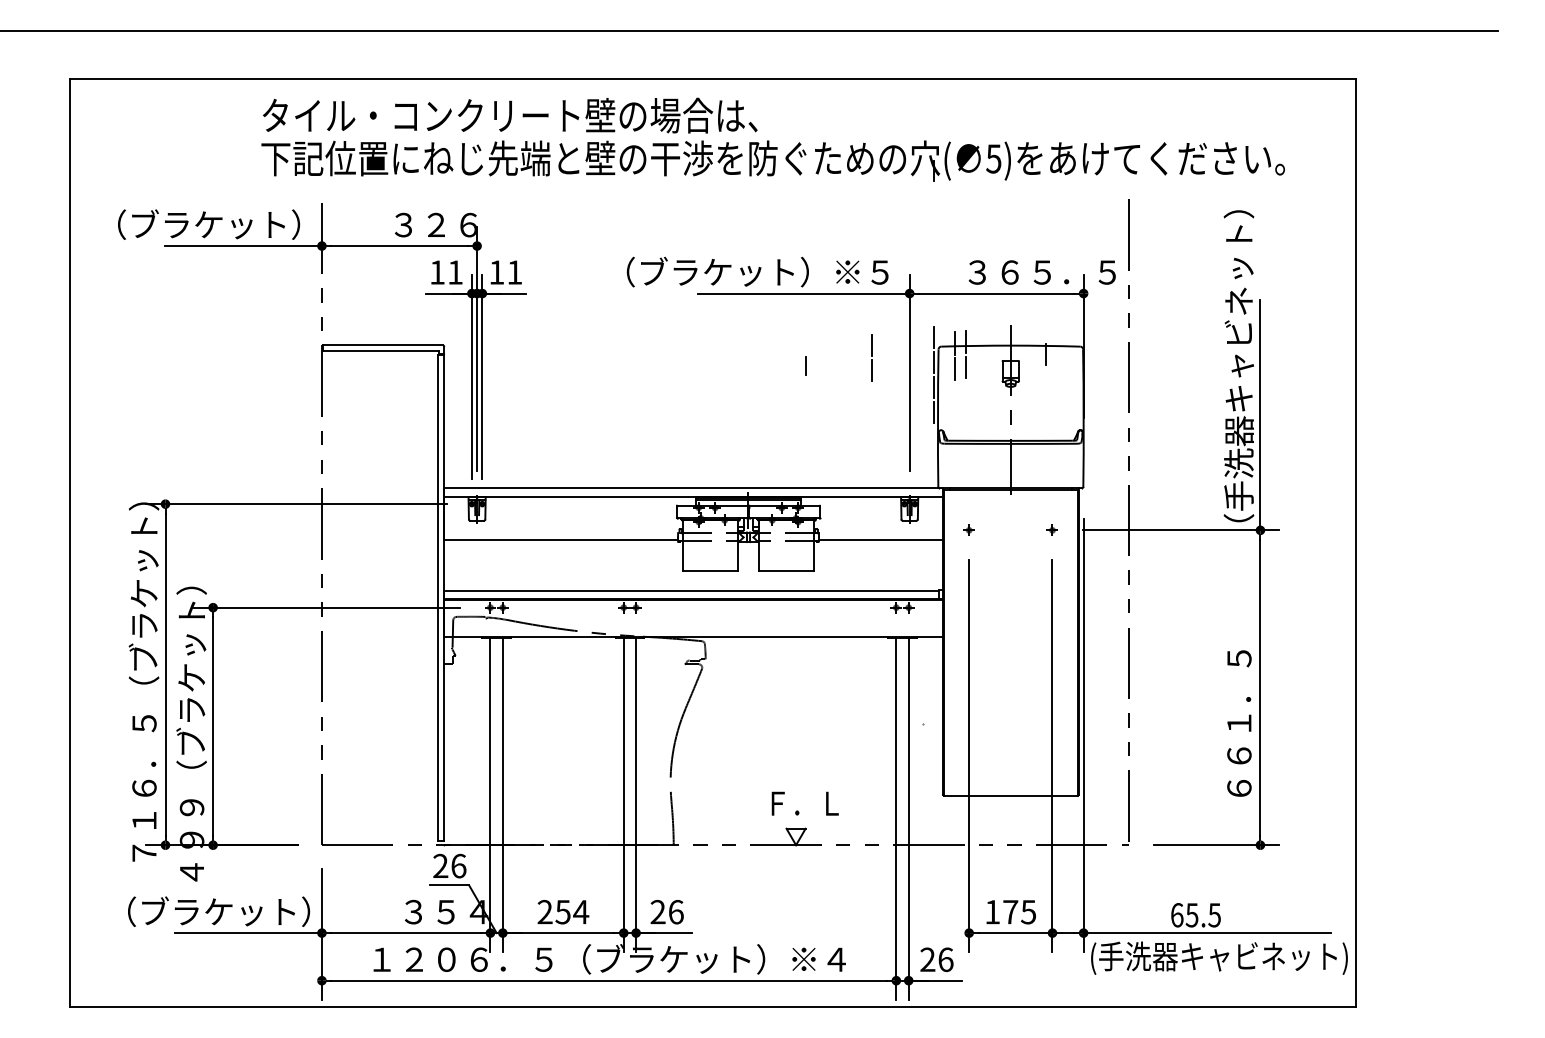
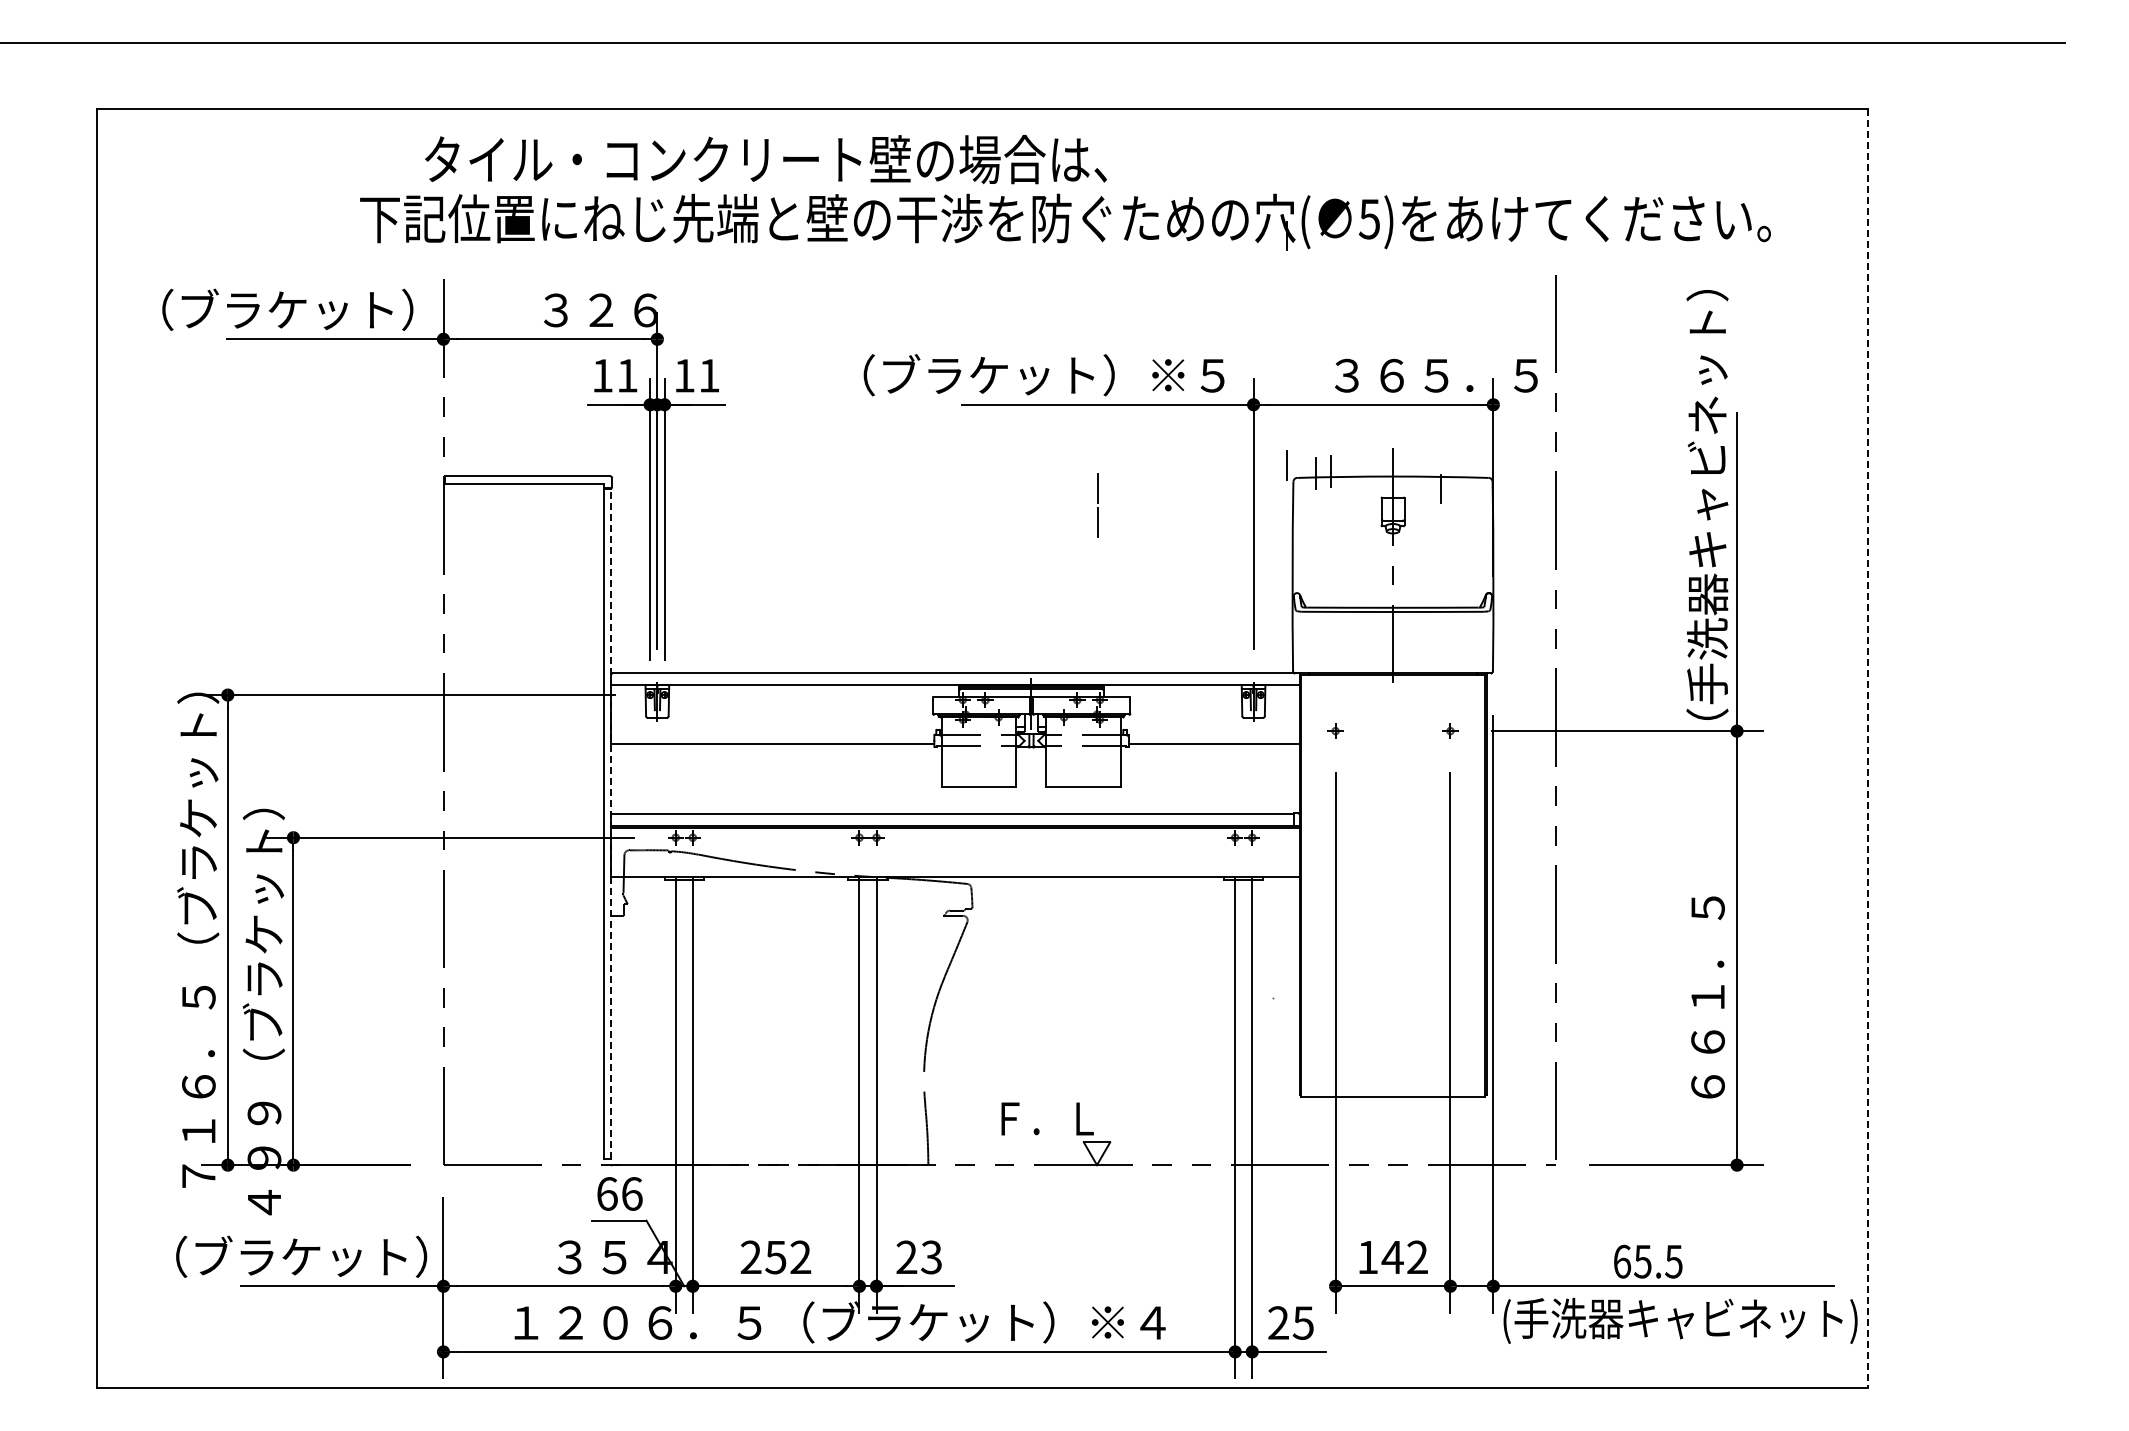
text: (509, 115) -> (765, 159), moved
line: (871, 356) -> (1097, 503), moved
line: (934, 362) -> (1287, 499), removed
line: (805, 365) -> (1109, 504), removed
line: (965, 366) -> (1330, 505), removed
line: (955, 368) -> (1316, 508), removed
line: (934, 387) -> (1287, 534), removed
line: (934, 412) -> (1287, 568), removed
line: (1355, 542) -> (1868, 748), solid -> dashed
line: (443, 598) -> (611, 824), solid -> dashed
text: (805, 803) -> (1047, 1118), moved
text: (440, 865) -> (607, 1193), 26 -> 66
text: (580, 911) -> (800, 1256), 254 -> 252
text: (676, 912) -> (931, 1257), 26 -> 23
text: (1019, 912) -> (1404, 1257), 175 -> 142
text: (945, 959) -> (1303, 1322), 26 -> 25

